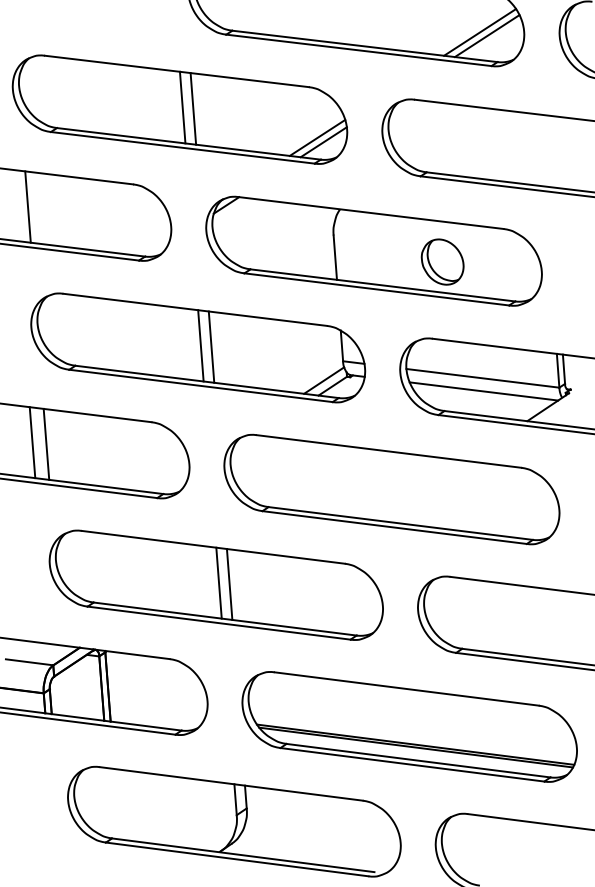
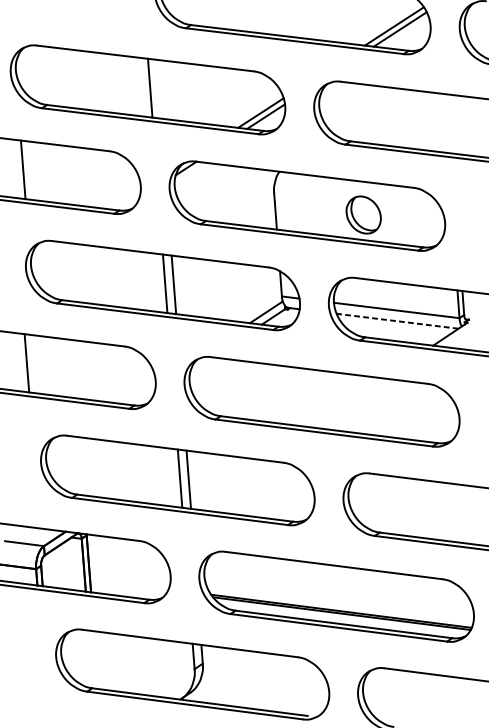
line: (193, 108) -> (159, 88), removed
line: (483, 391) -> (397, 321), solid -> dashed
line: (46, 443) -> (38, 364), removed

